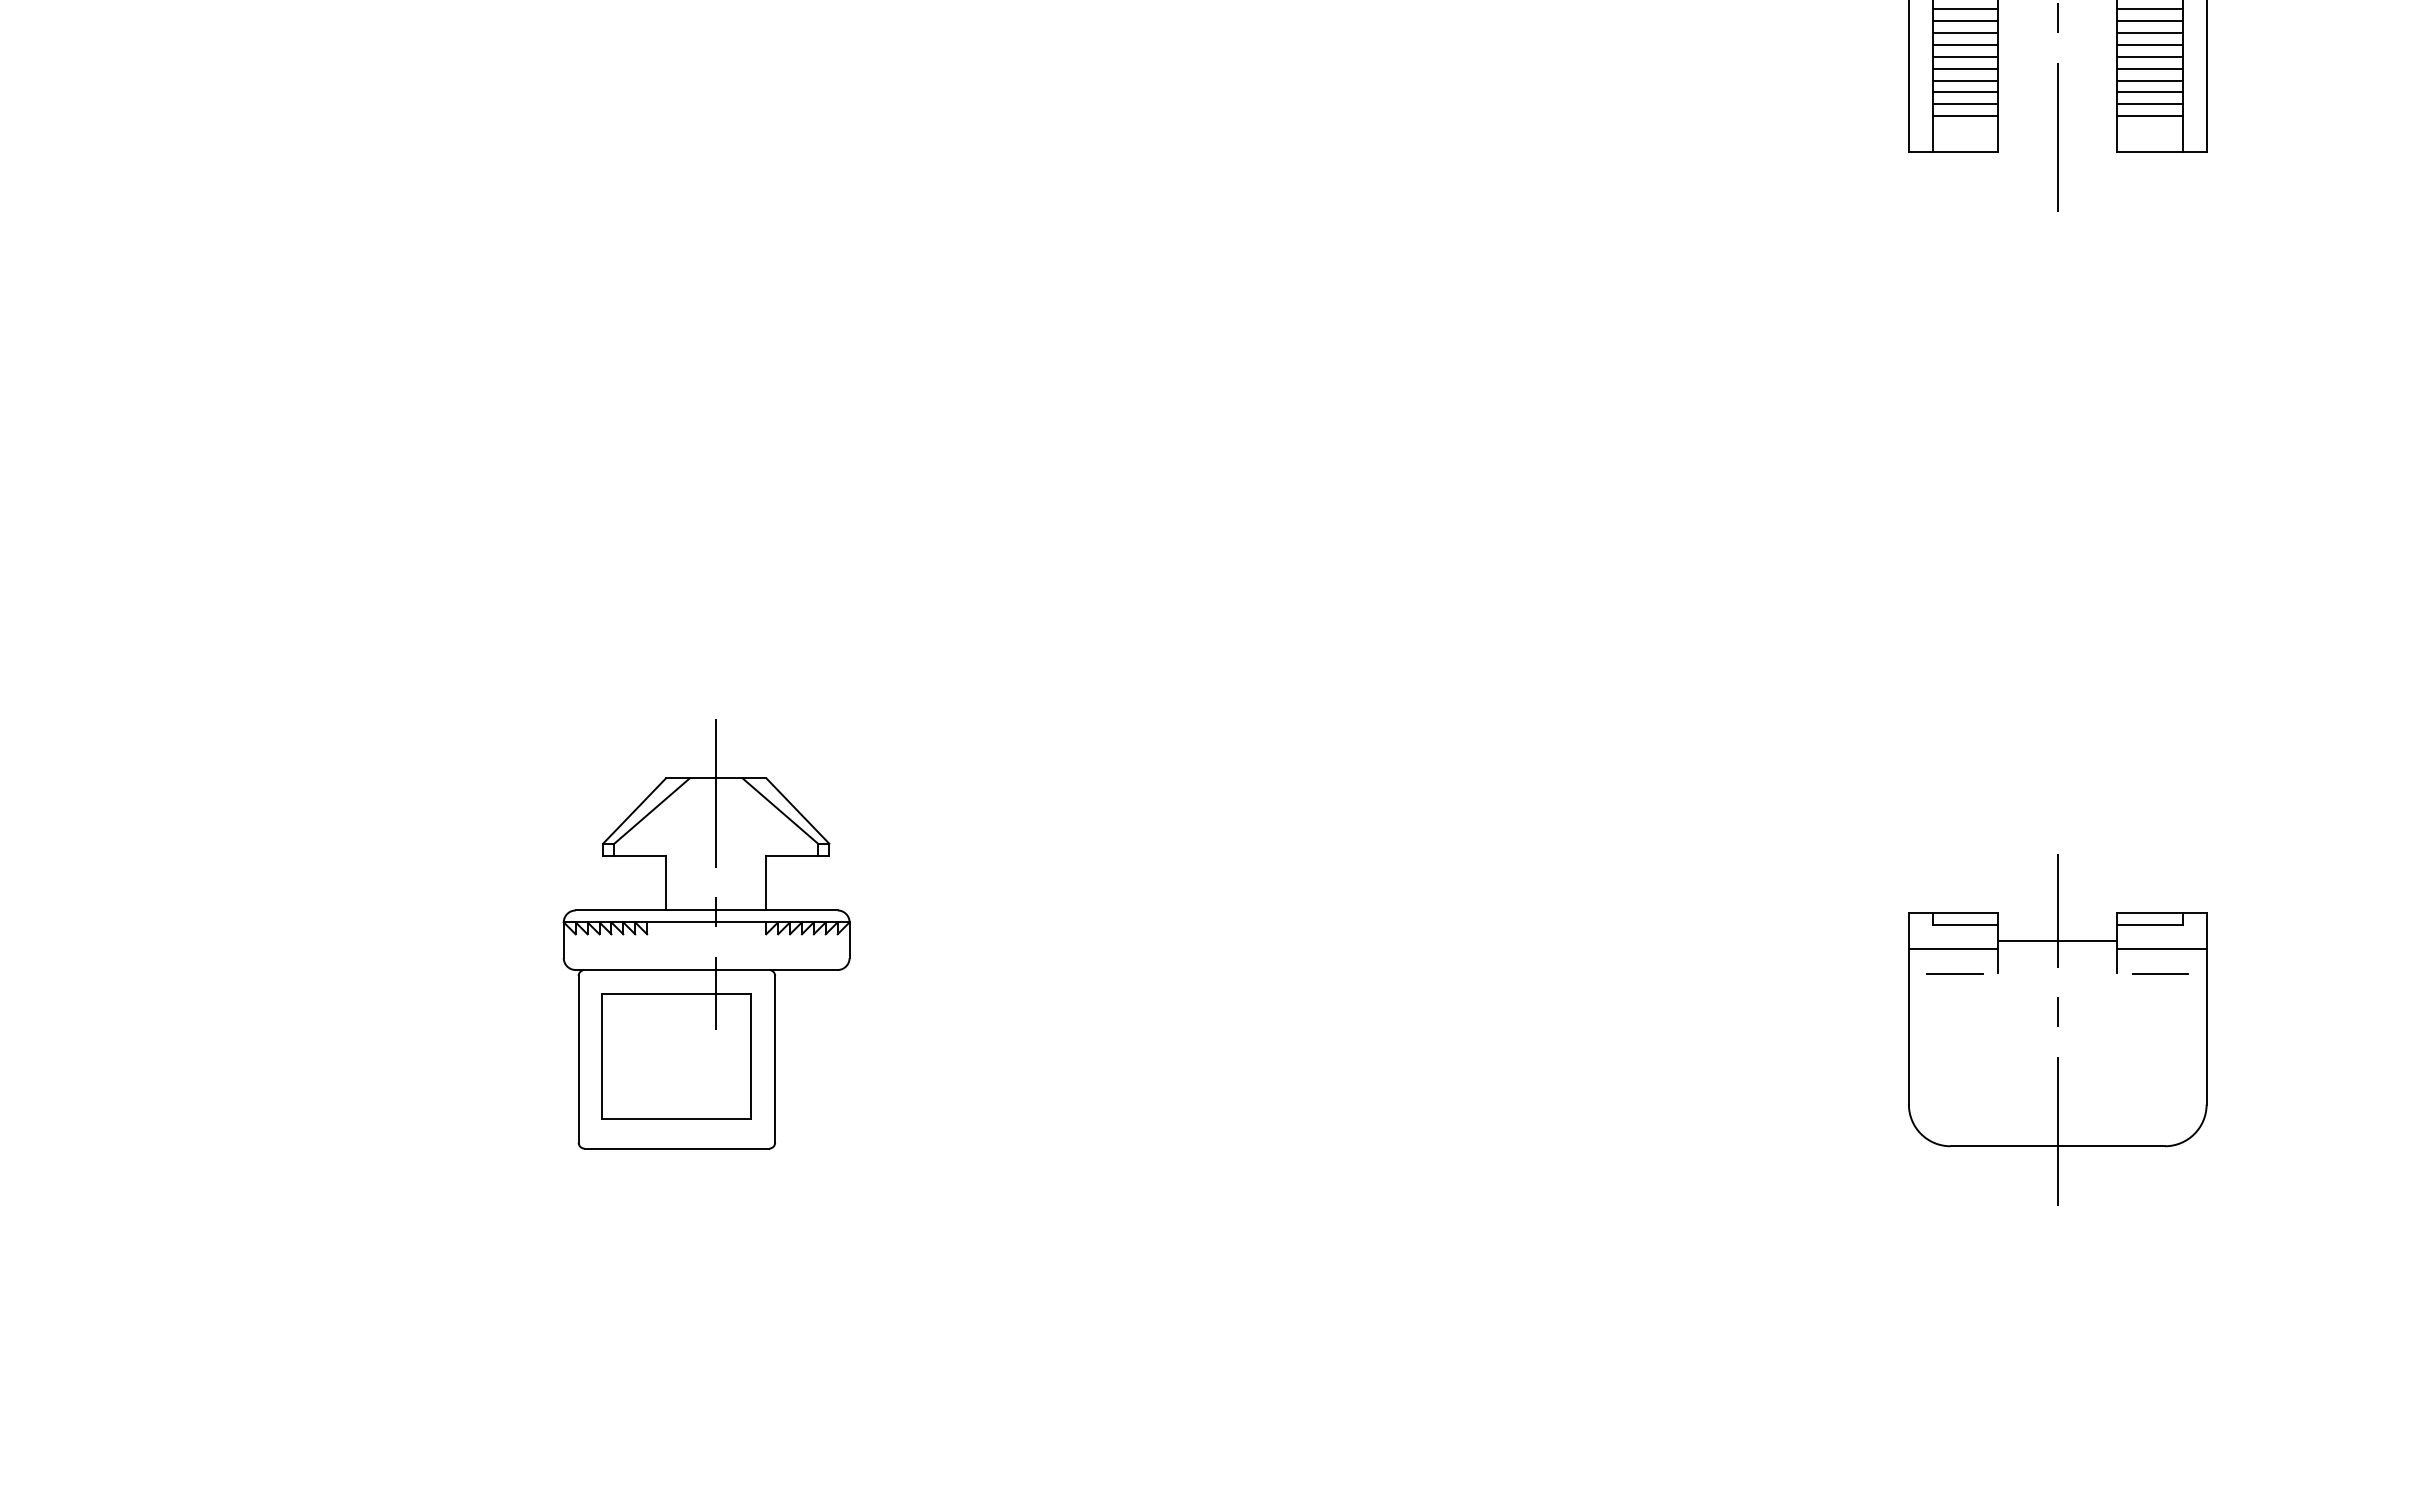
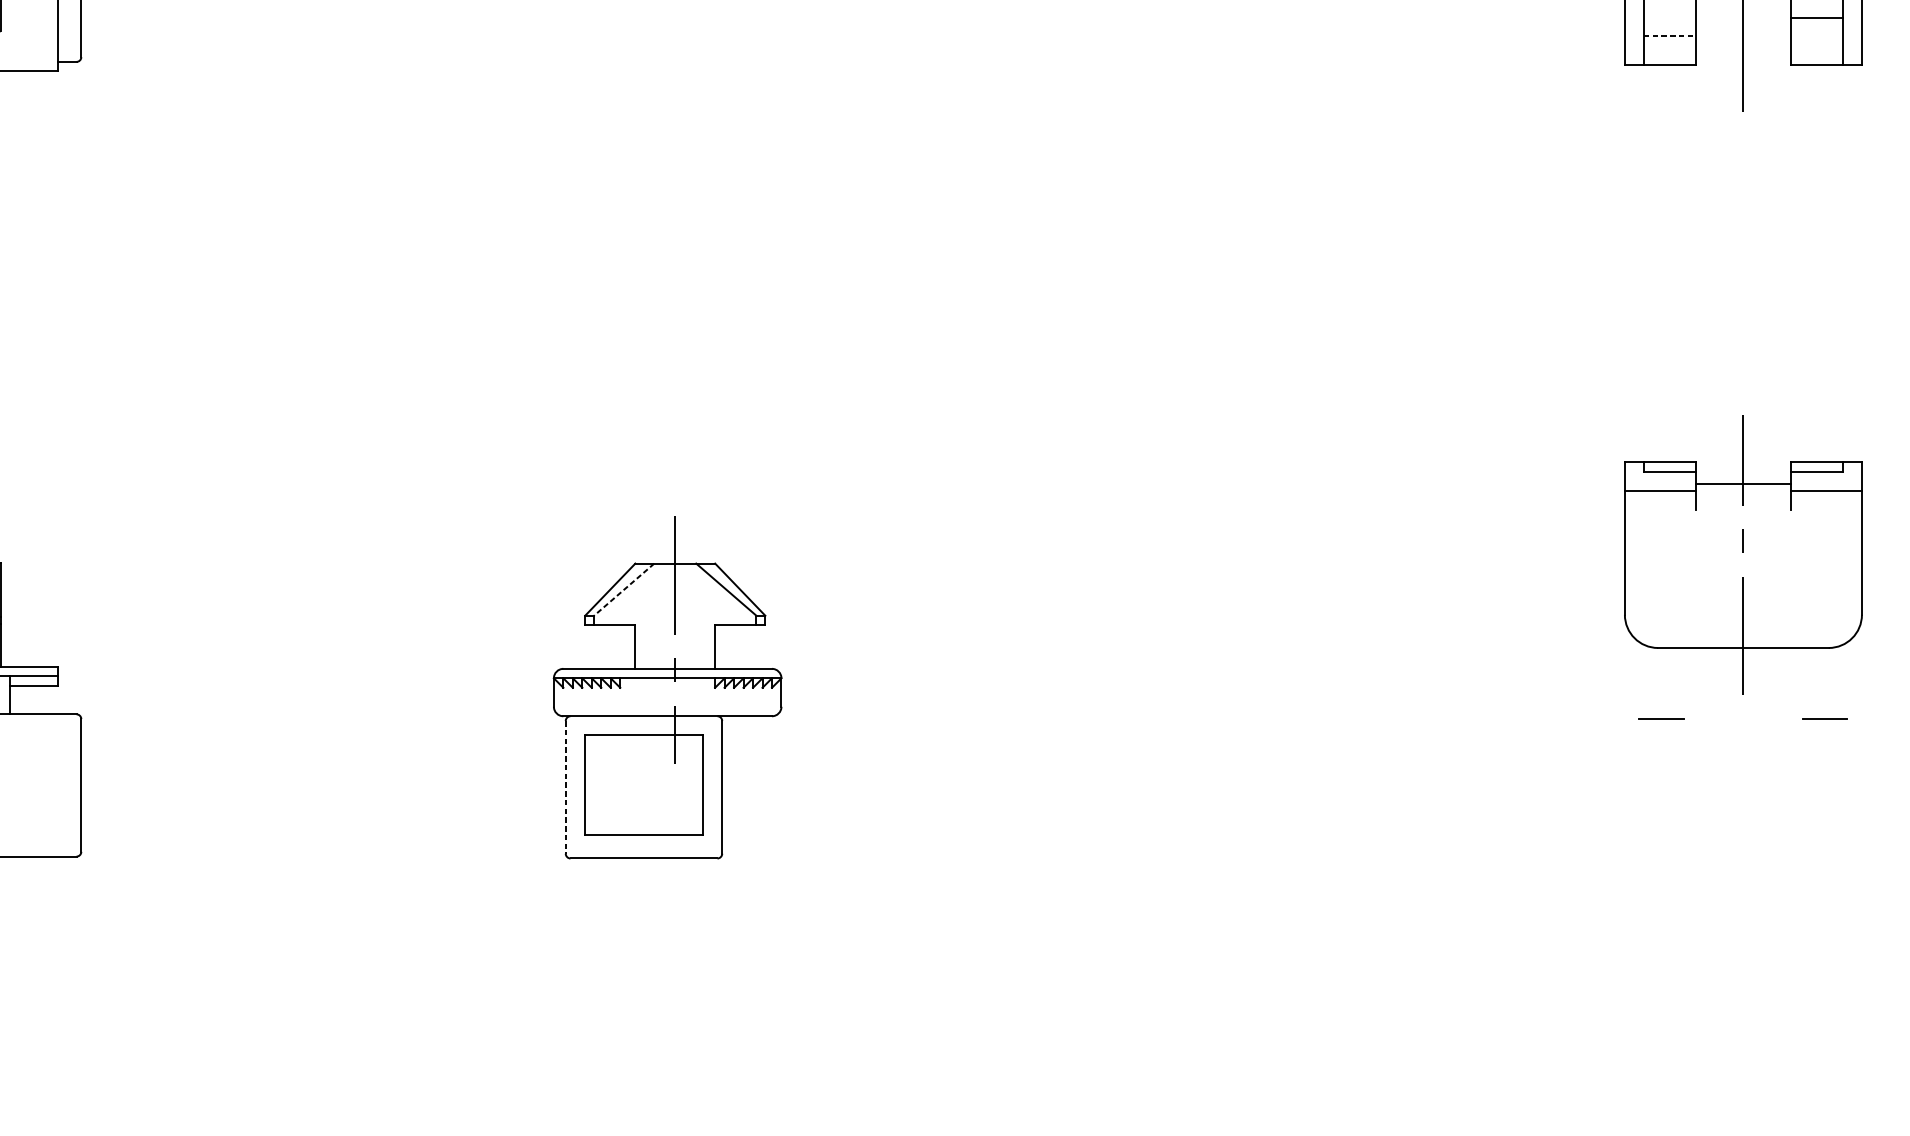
line: (1965, 80) -> (1669, 8), removed
line: (2149, 80) -> (1816, 8), removed
line: (1965, 92) -> (1669, 17), removed
line: (1965, 104) -> (1669, 27), removed
line: (2149, 104) -> (1816, 27), removed
line: (1965, 116) -> (1669, 36), solid -> dashed
line: (2149, 116) -> (1816, 36), removed
line: (651, 811) -> (623, 590), solid -> dashed
part: (2057, 1029) -> (1743, 555), moved
line: (578, 1059) -> (565, 787), solid -> dashed

